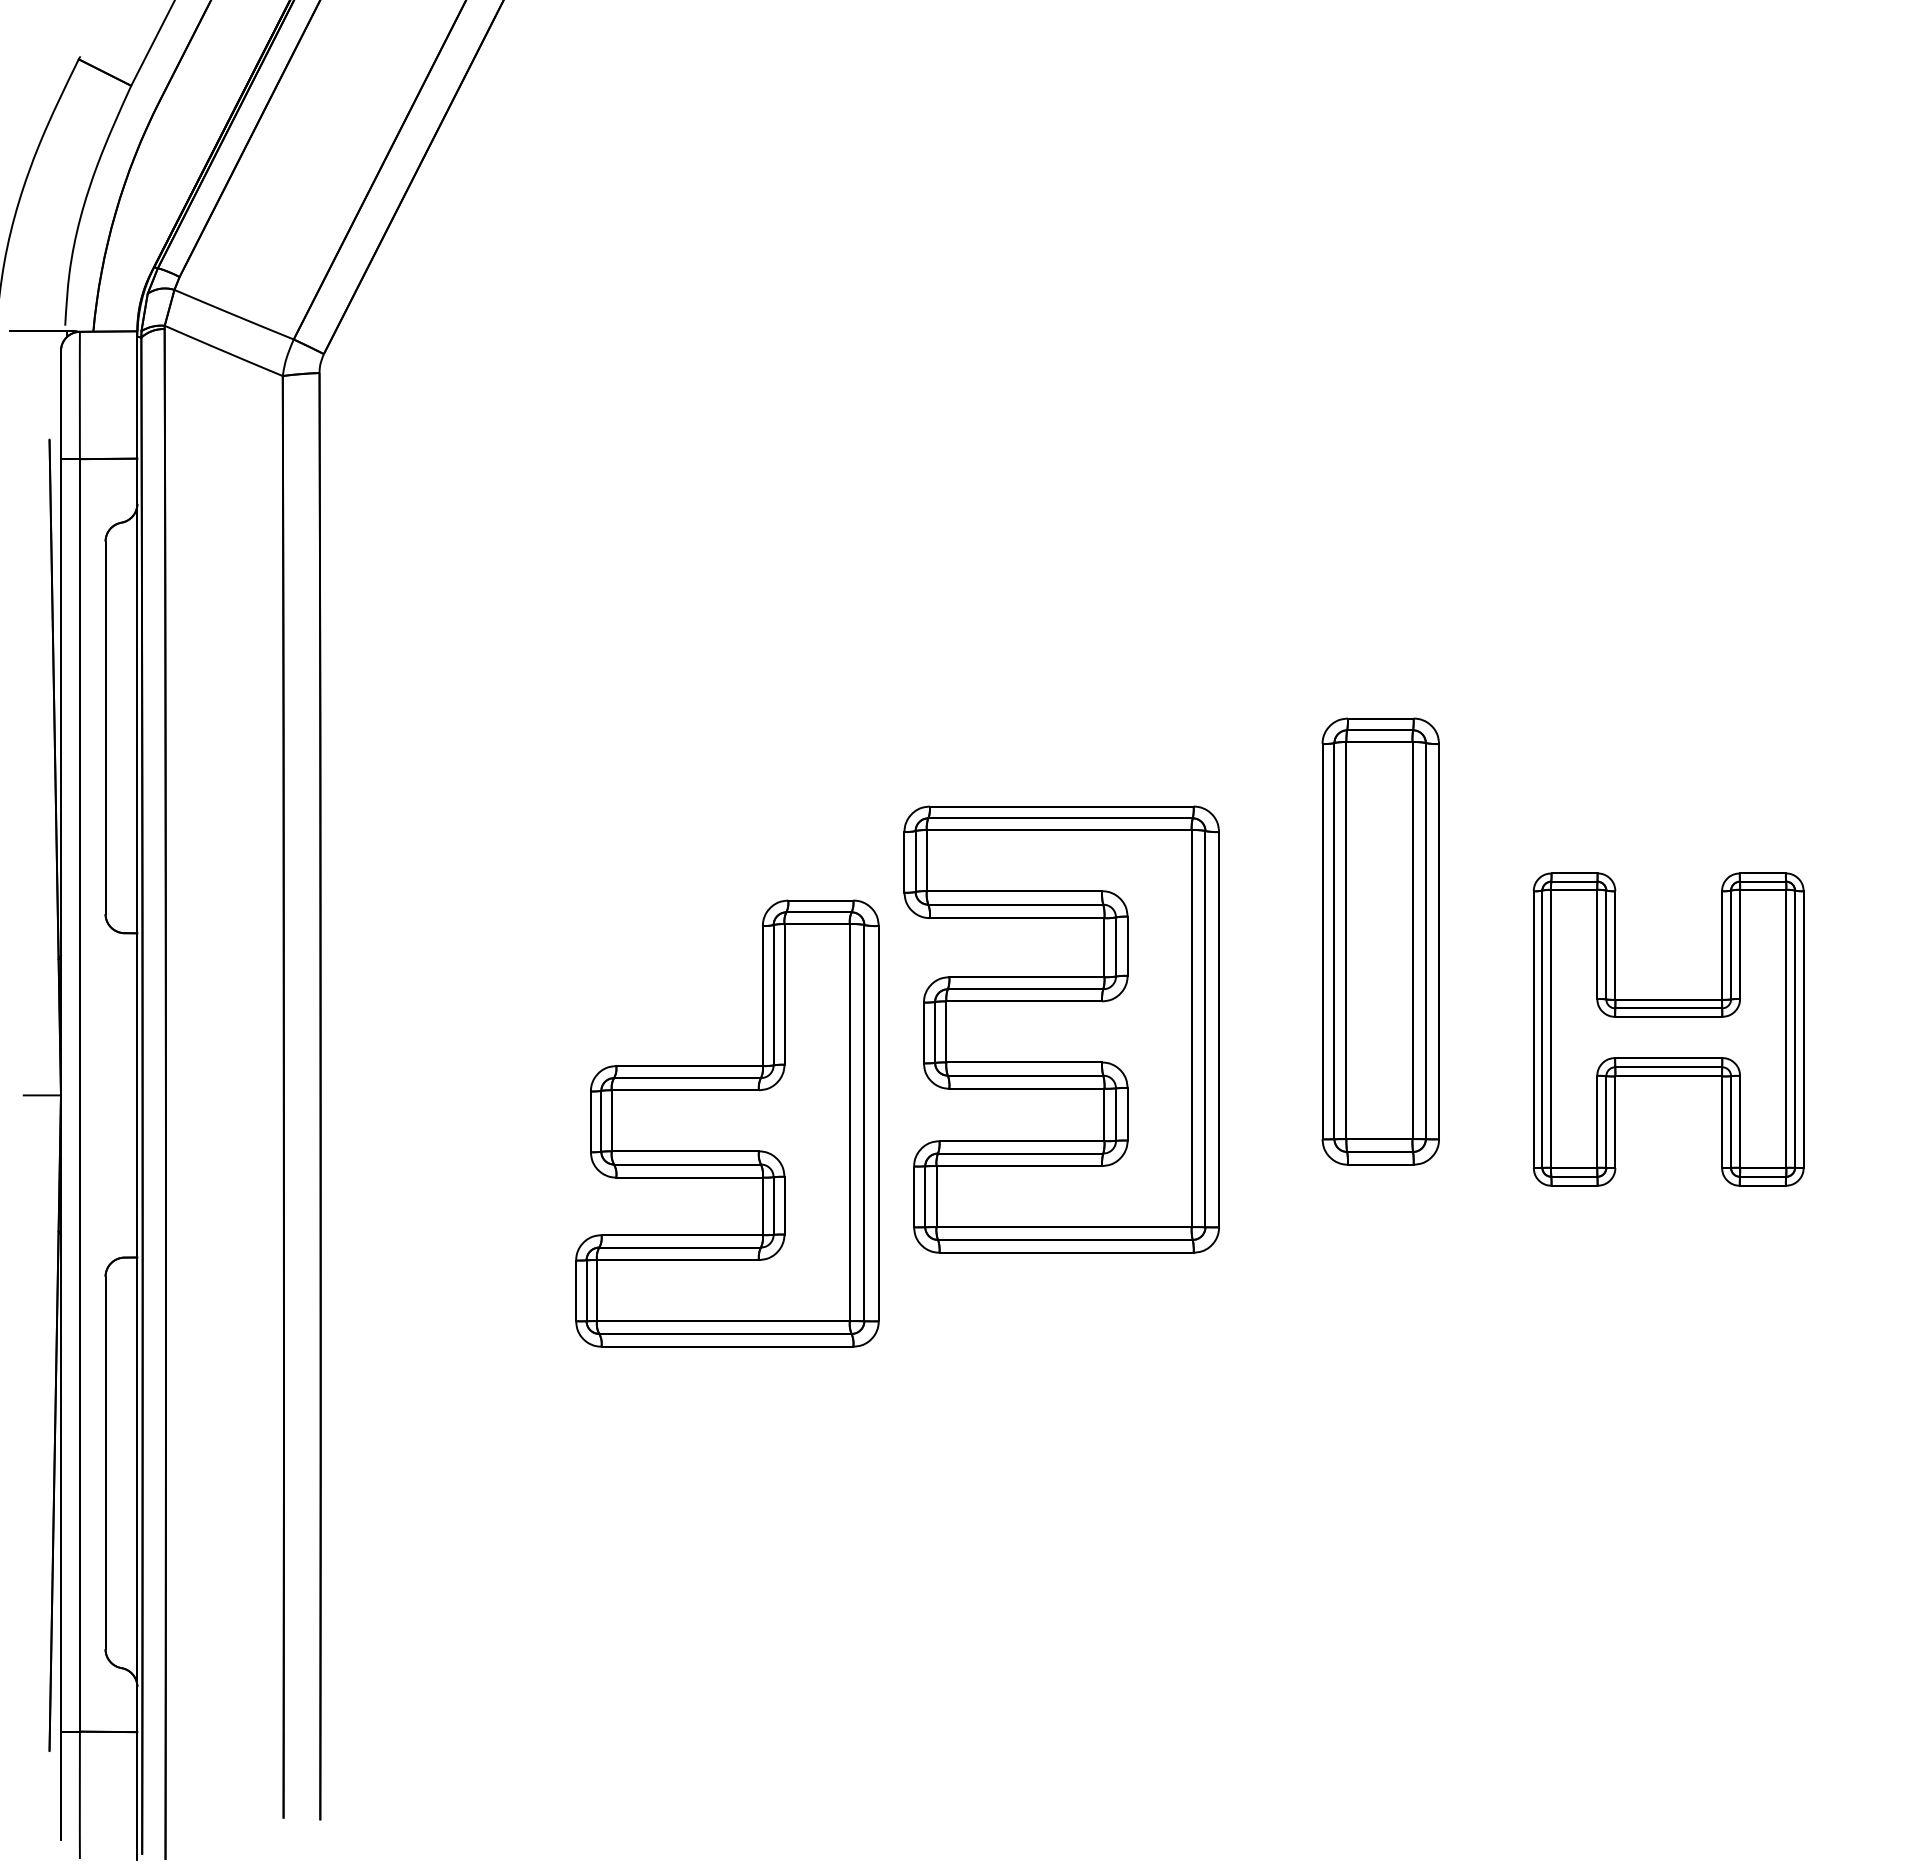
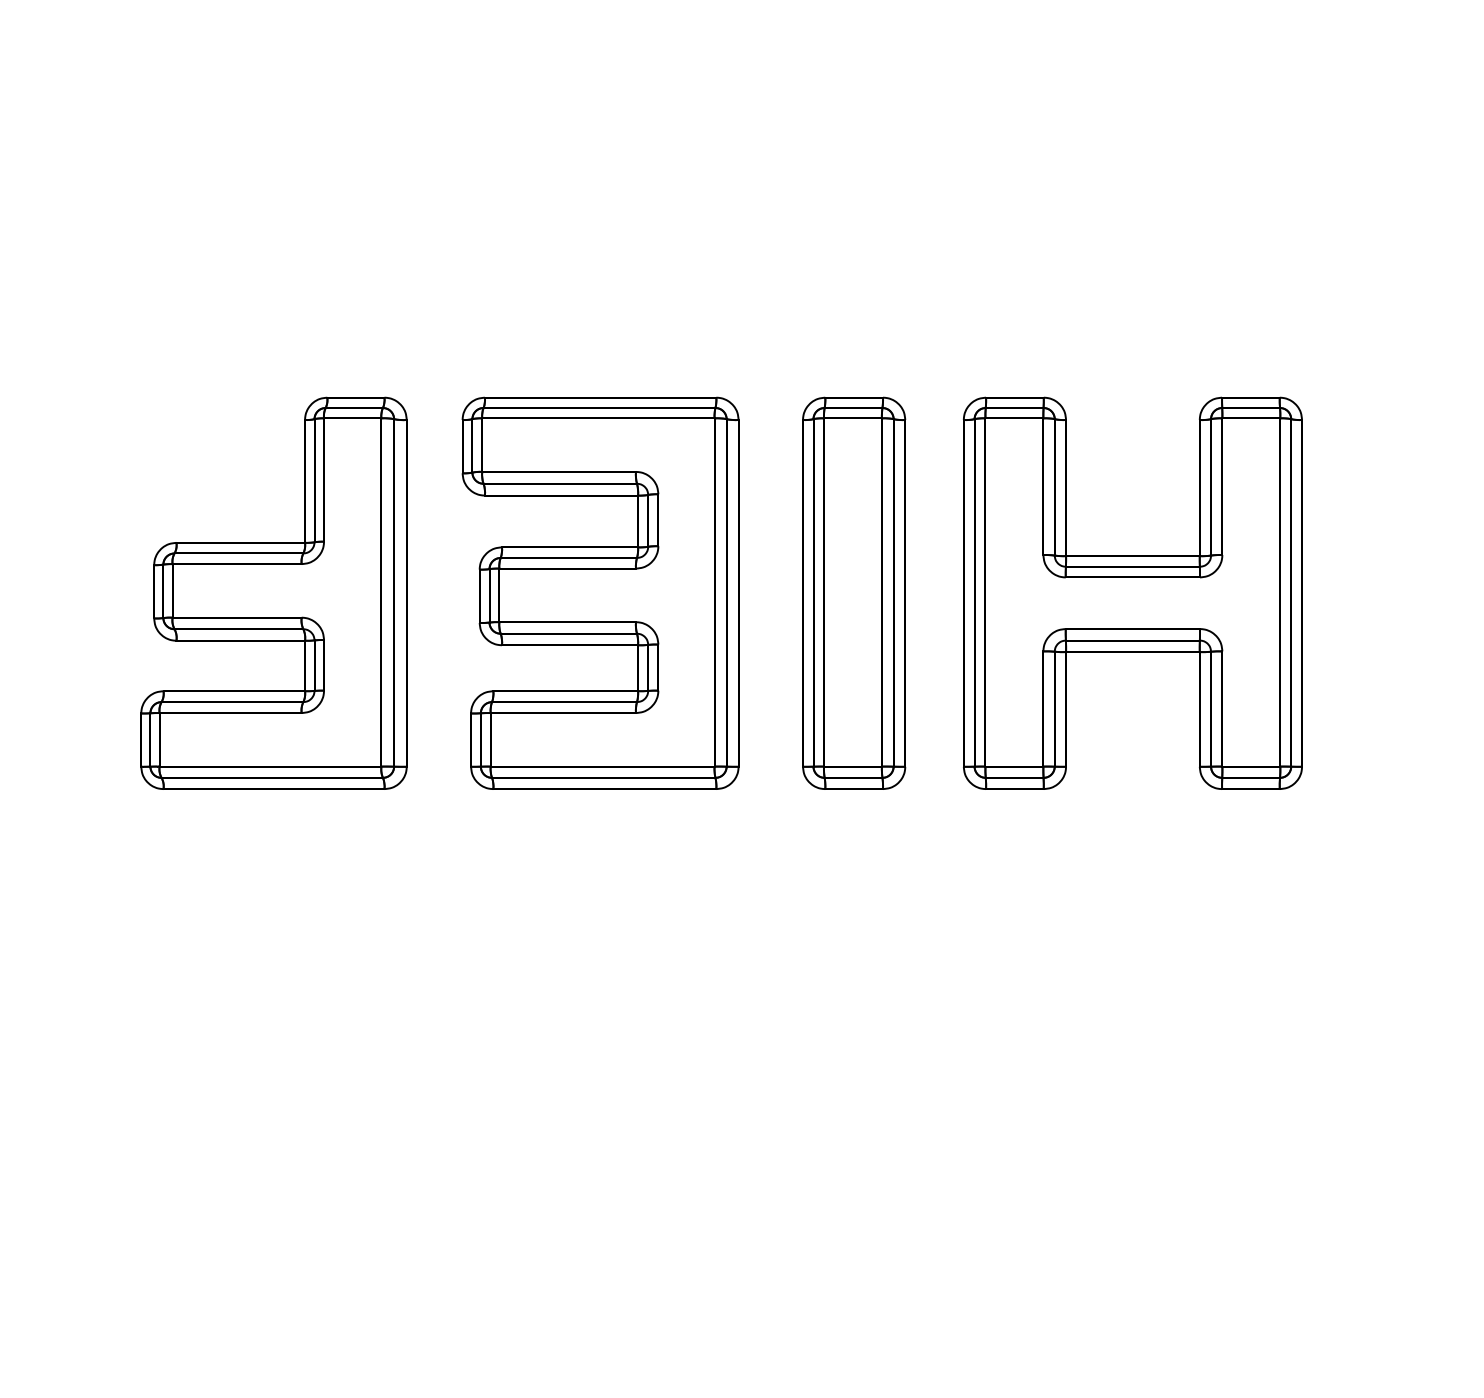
part: (1380, 941) -> (853, 593), moved
part: (1668, 1029) -> (1132, 593), size x1.43
part: (727, 1123) -> (274, 593), moved

